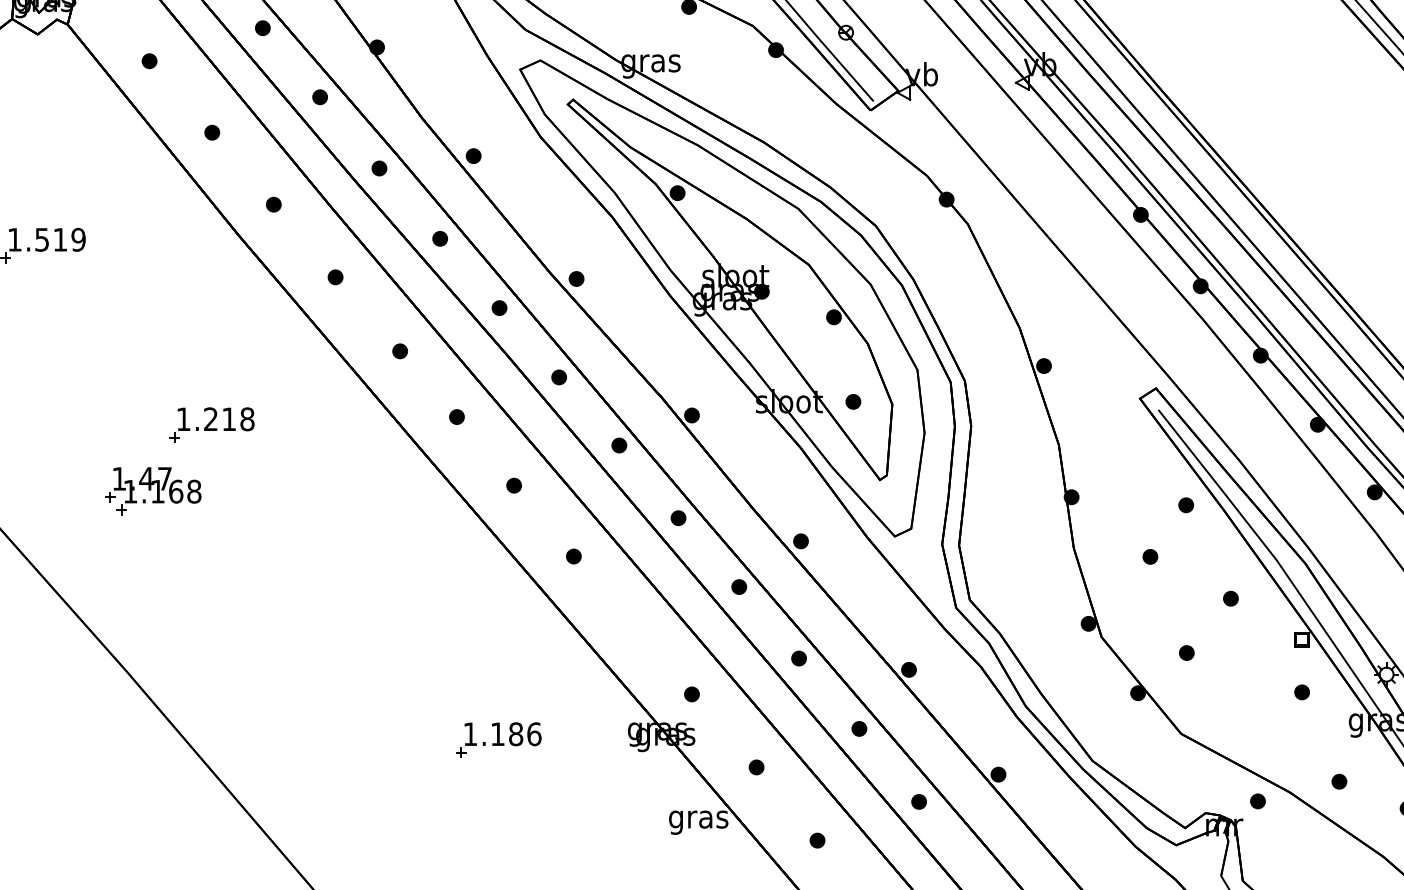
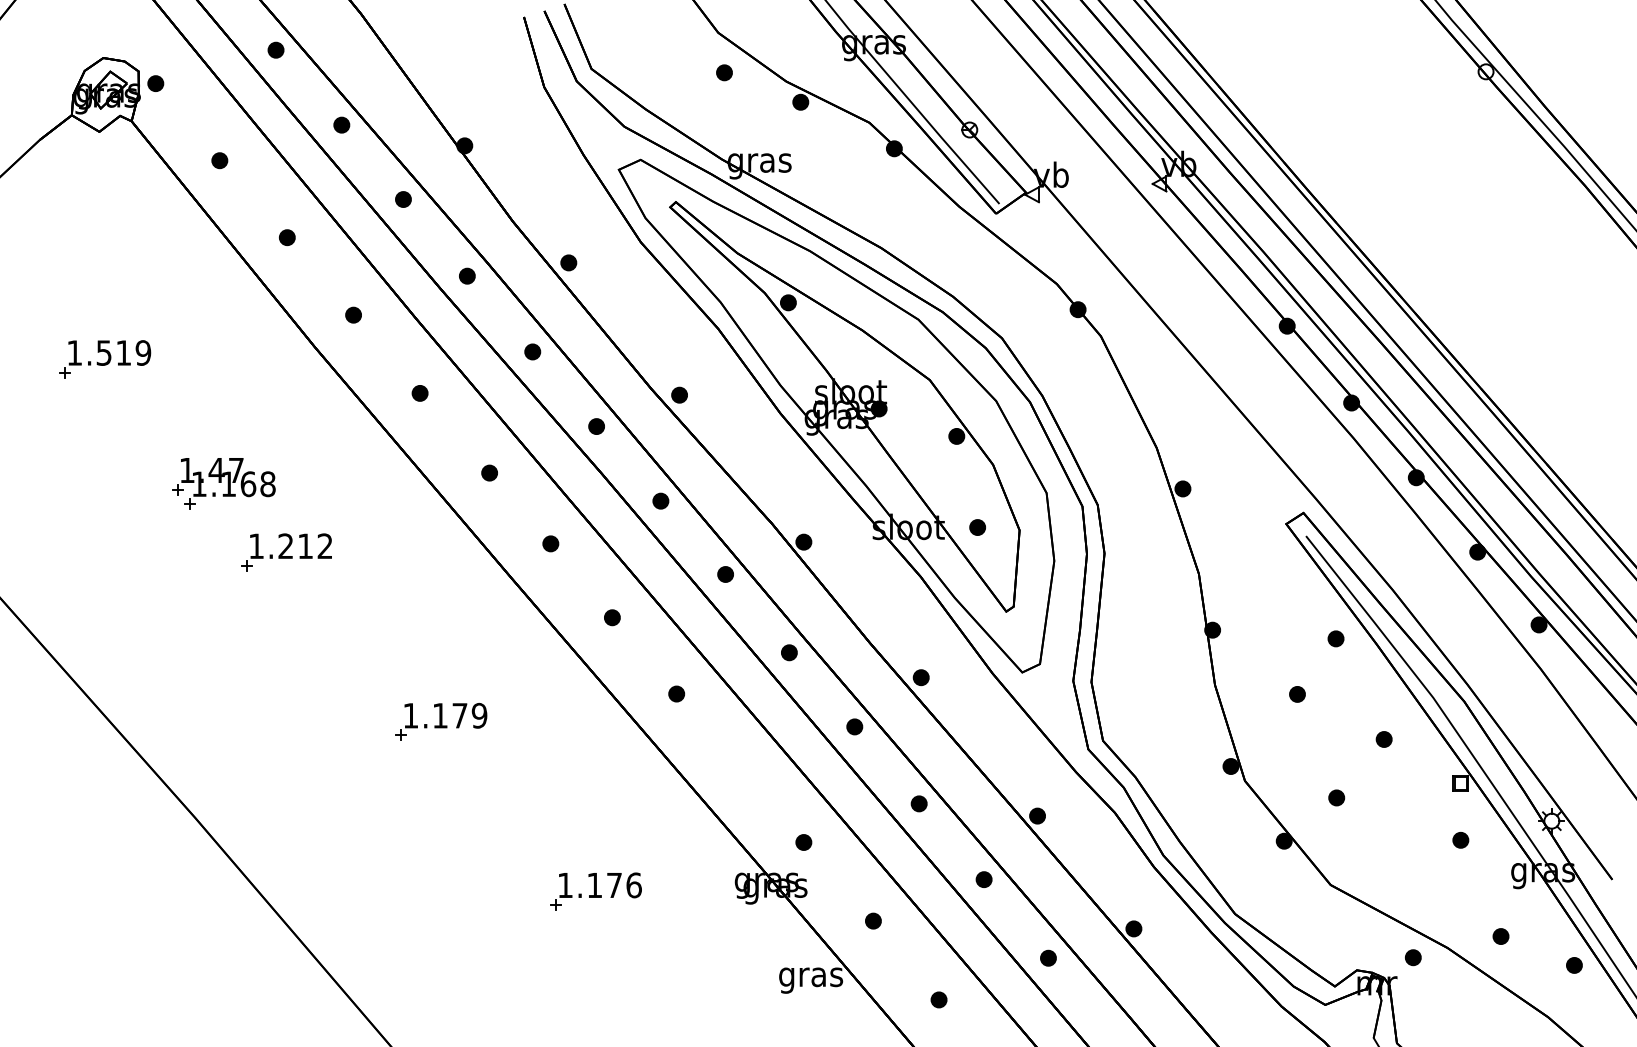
text: (246, 419) -> (324, 546), 1.218 -> 1.212
part: (152, 491) -> (223, 483), moved
part: (355, 582) -> (441, 721), added
text: (516, 734) -> (614, 885), 1.186 -> 1.176

